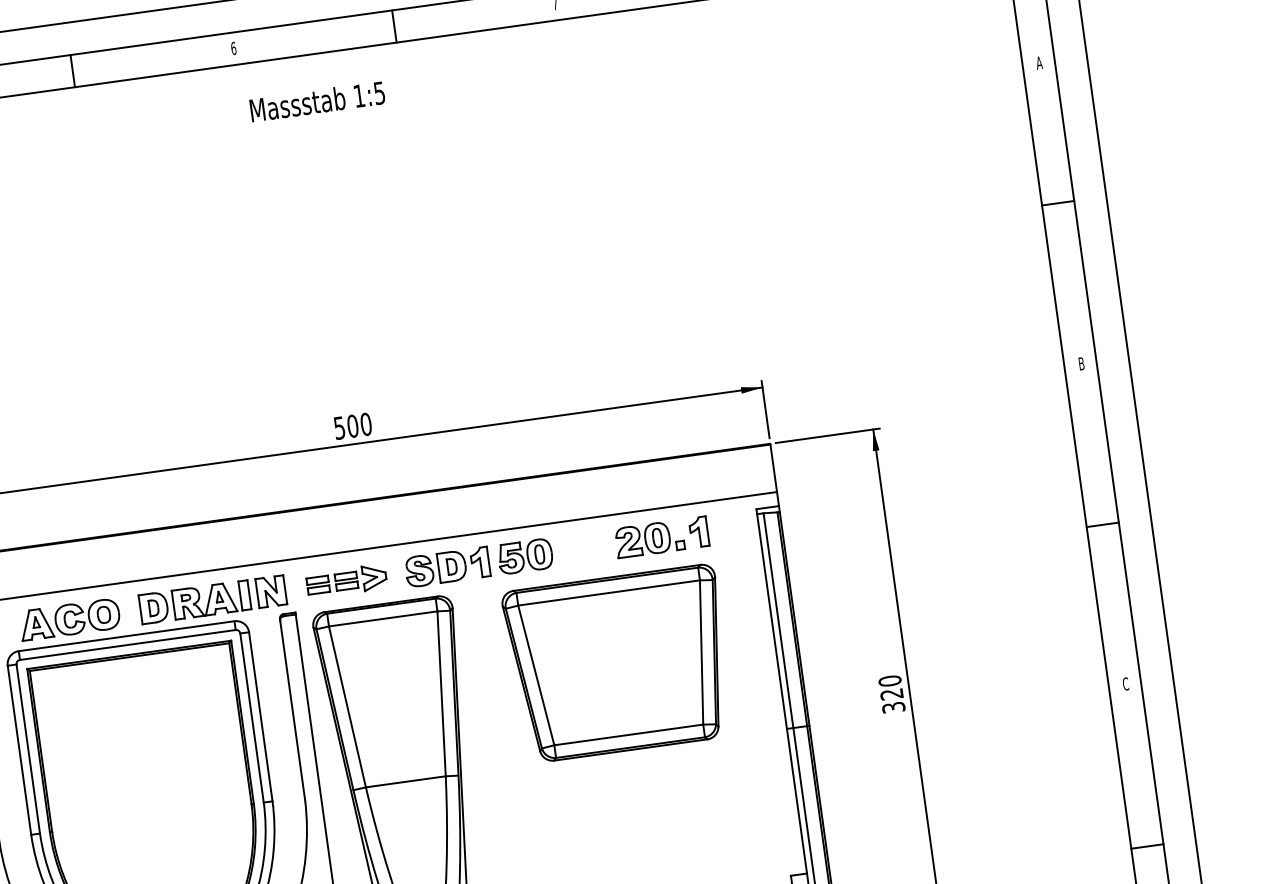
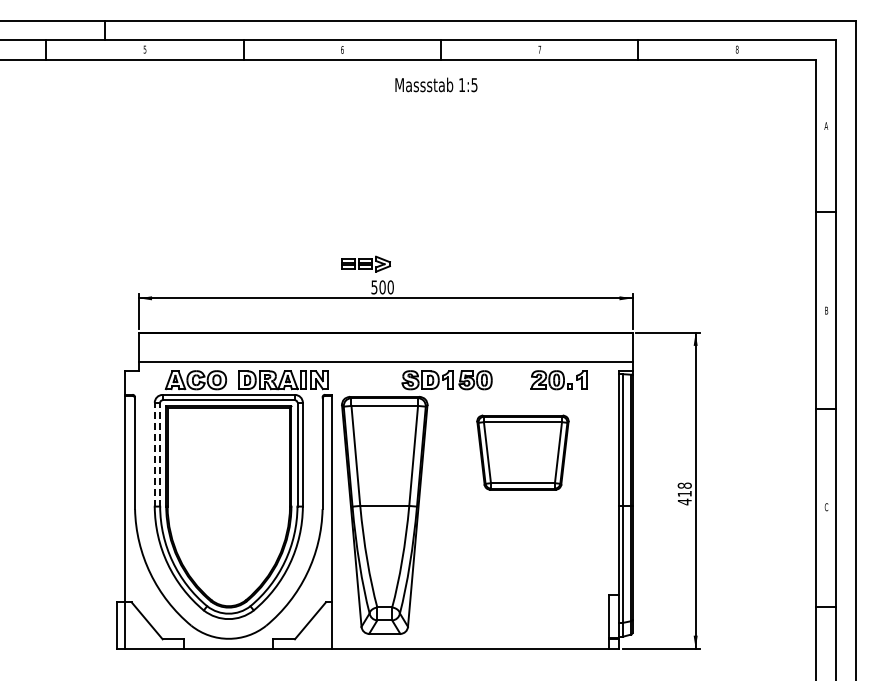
text: (317, 100) -> (436, 84), moved
part: (345, 580) -> (365, 263), moved
part: (618, 663) -> (522, 452), size x0.7
text: (891, 693) -> (684, 493), 320 -> 418
line: (28, 748) -> (160, 454), solid -> dashed
line: (19, 750) -> (154, 454), solid -> dashed

